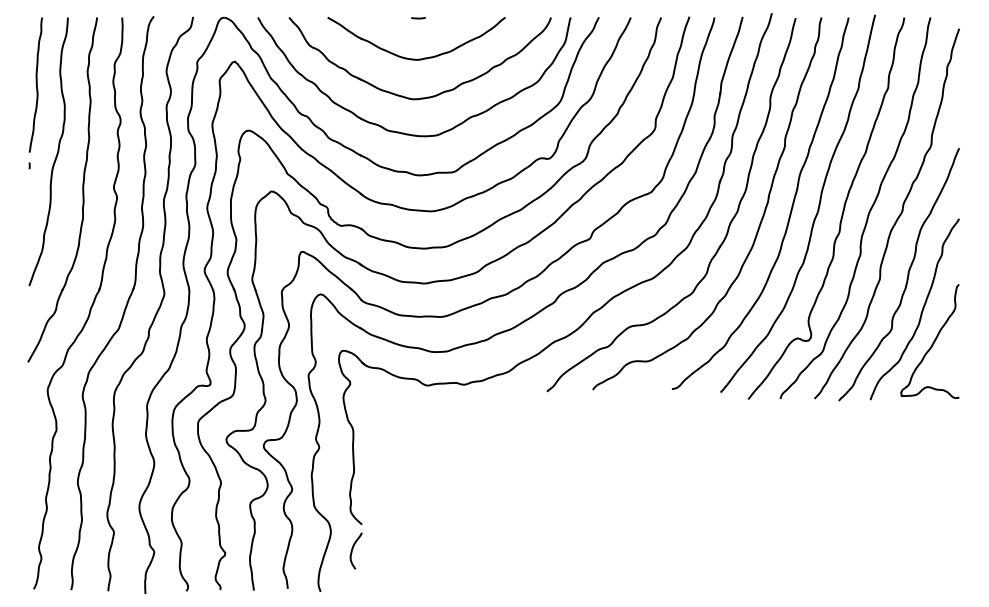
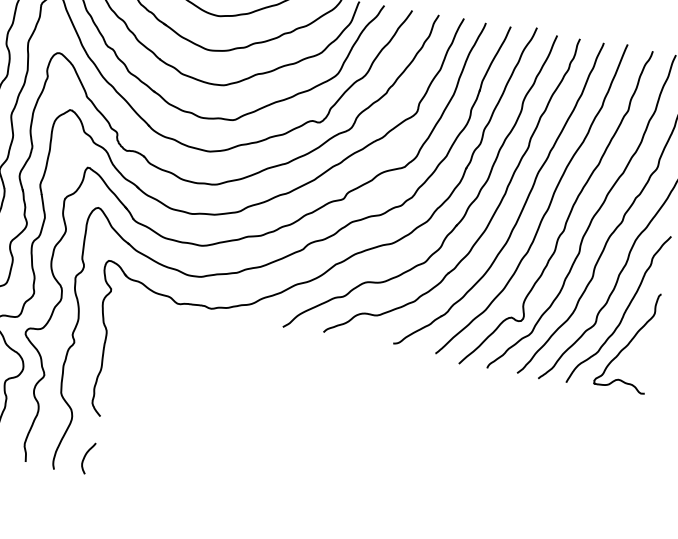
curve: (353, 549) -> (85, 456), moved

